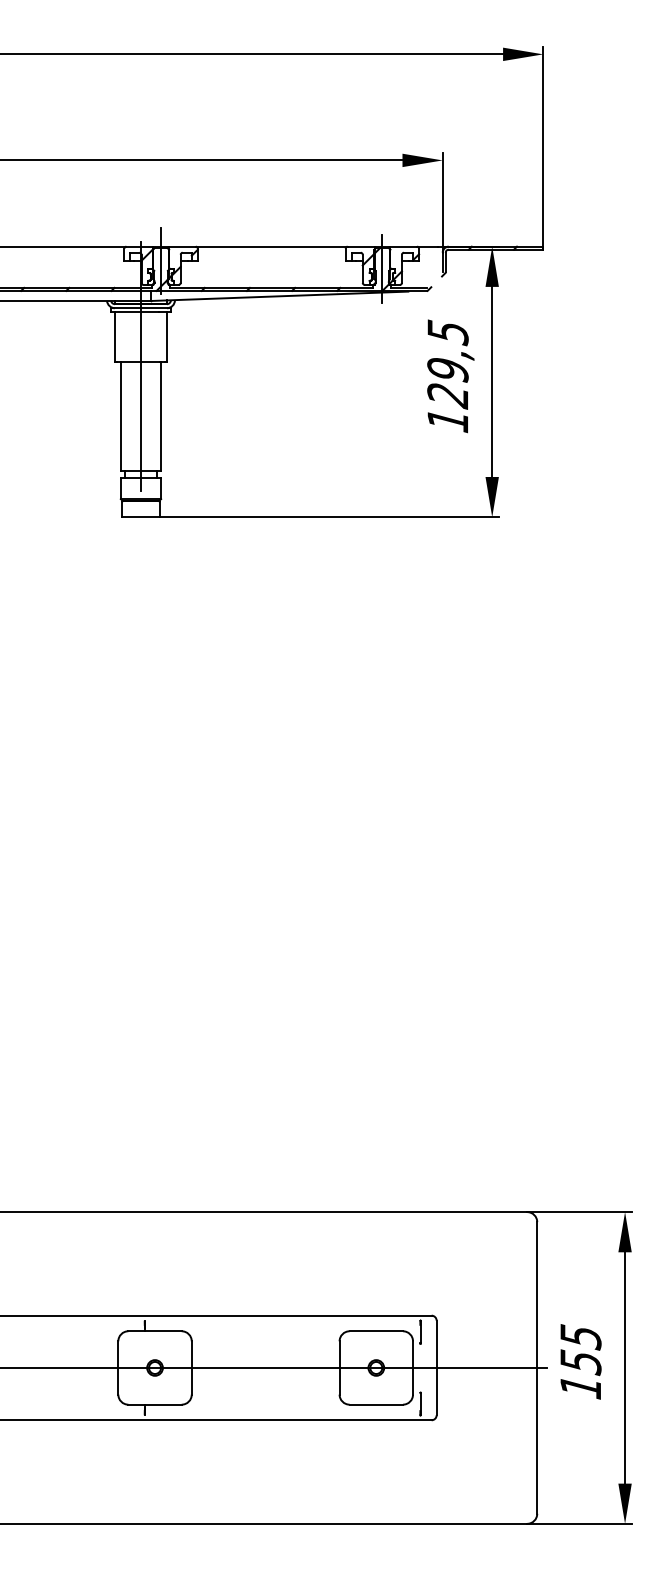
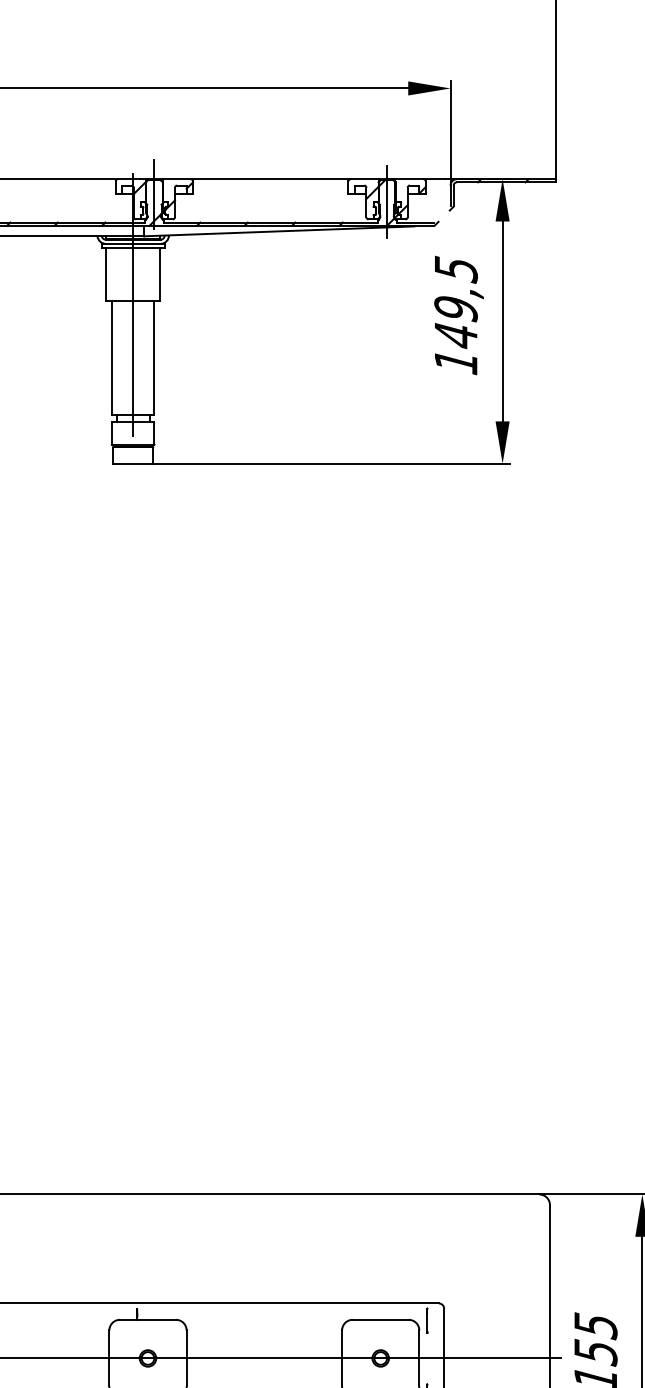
text: (447, 396) -> (455, 336), 129,5 -> 149,5

